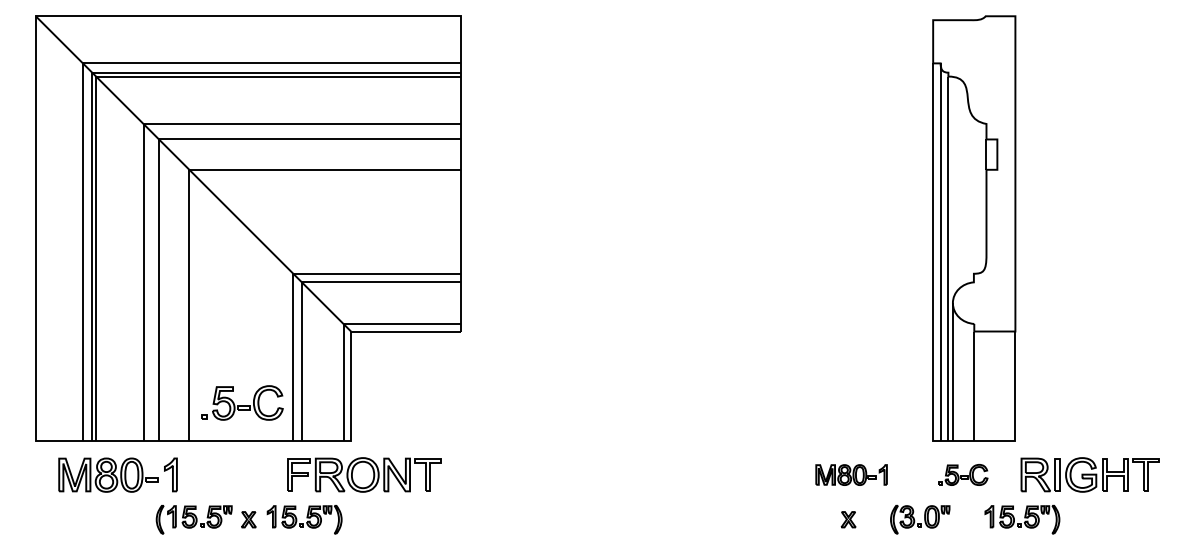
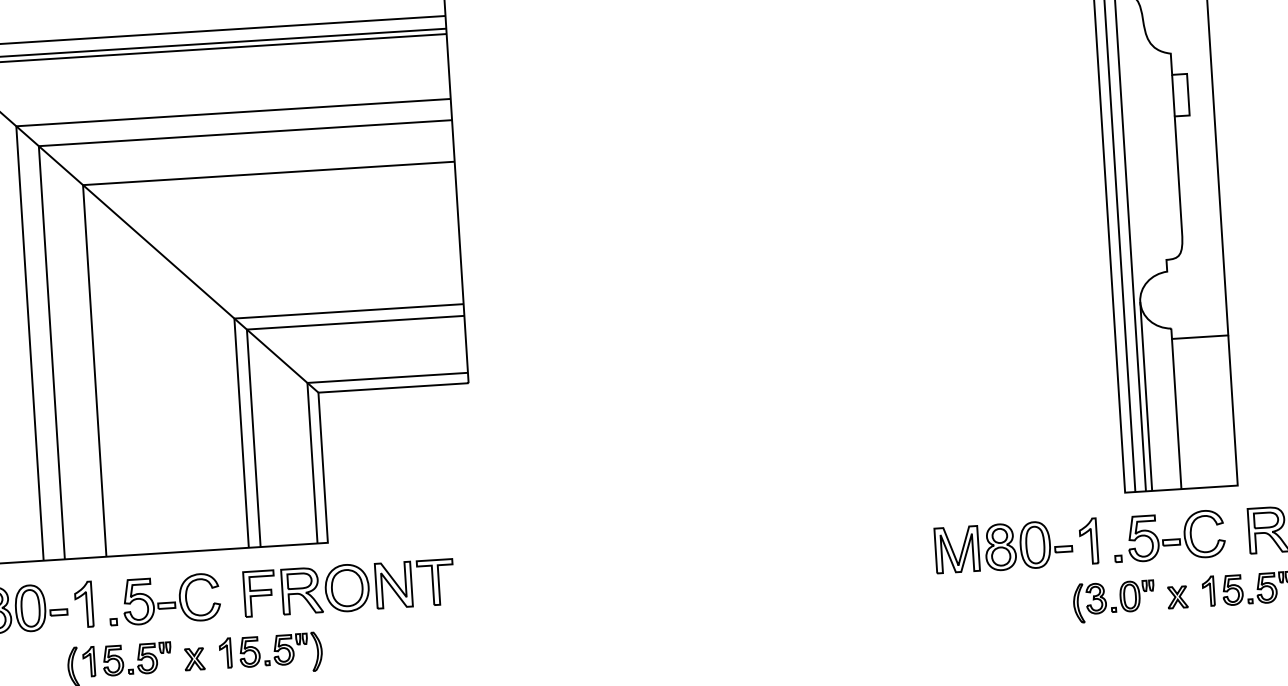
part: (242, 402) -> (164, 598), moved
part: (851, 474) -> (1016, 545), size x1.67
part: (963, 474) -> (1169, 535), size x1.67
part: (848, 519) -> (1177, 597), moved

